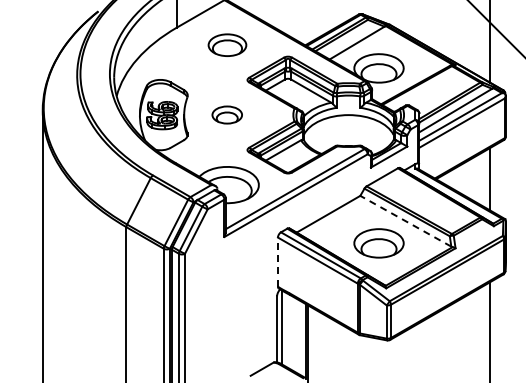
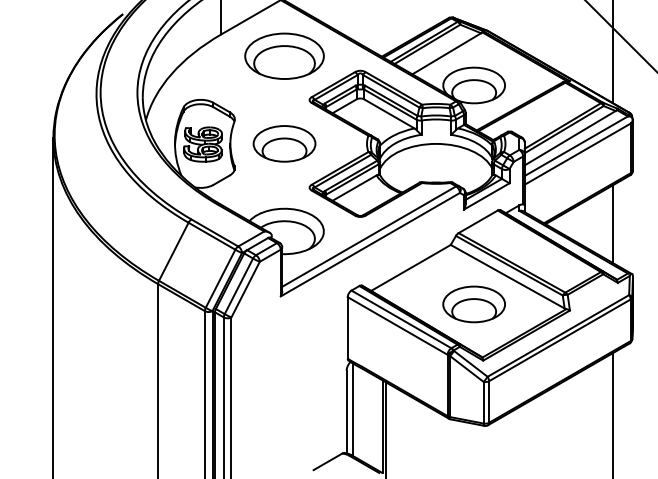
part: (227, 45) -> (284, 56), size x1.67
part: (226, 114) -> (283, 143), size x1.67
line: (405, 221) -> (507, 277), dashed -> solid
line: (277, 262) -> (347, 328), dashed -> solid

